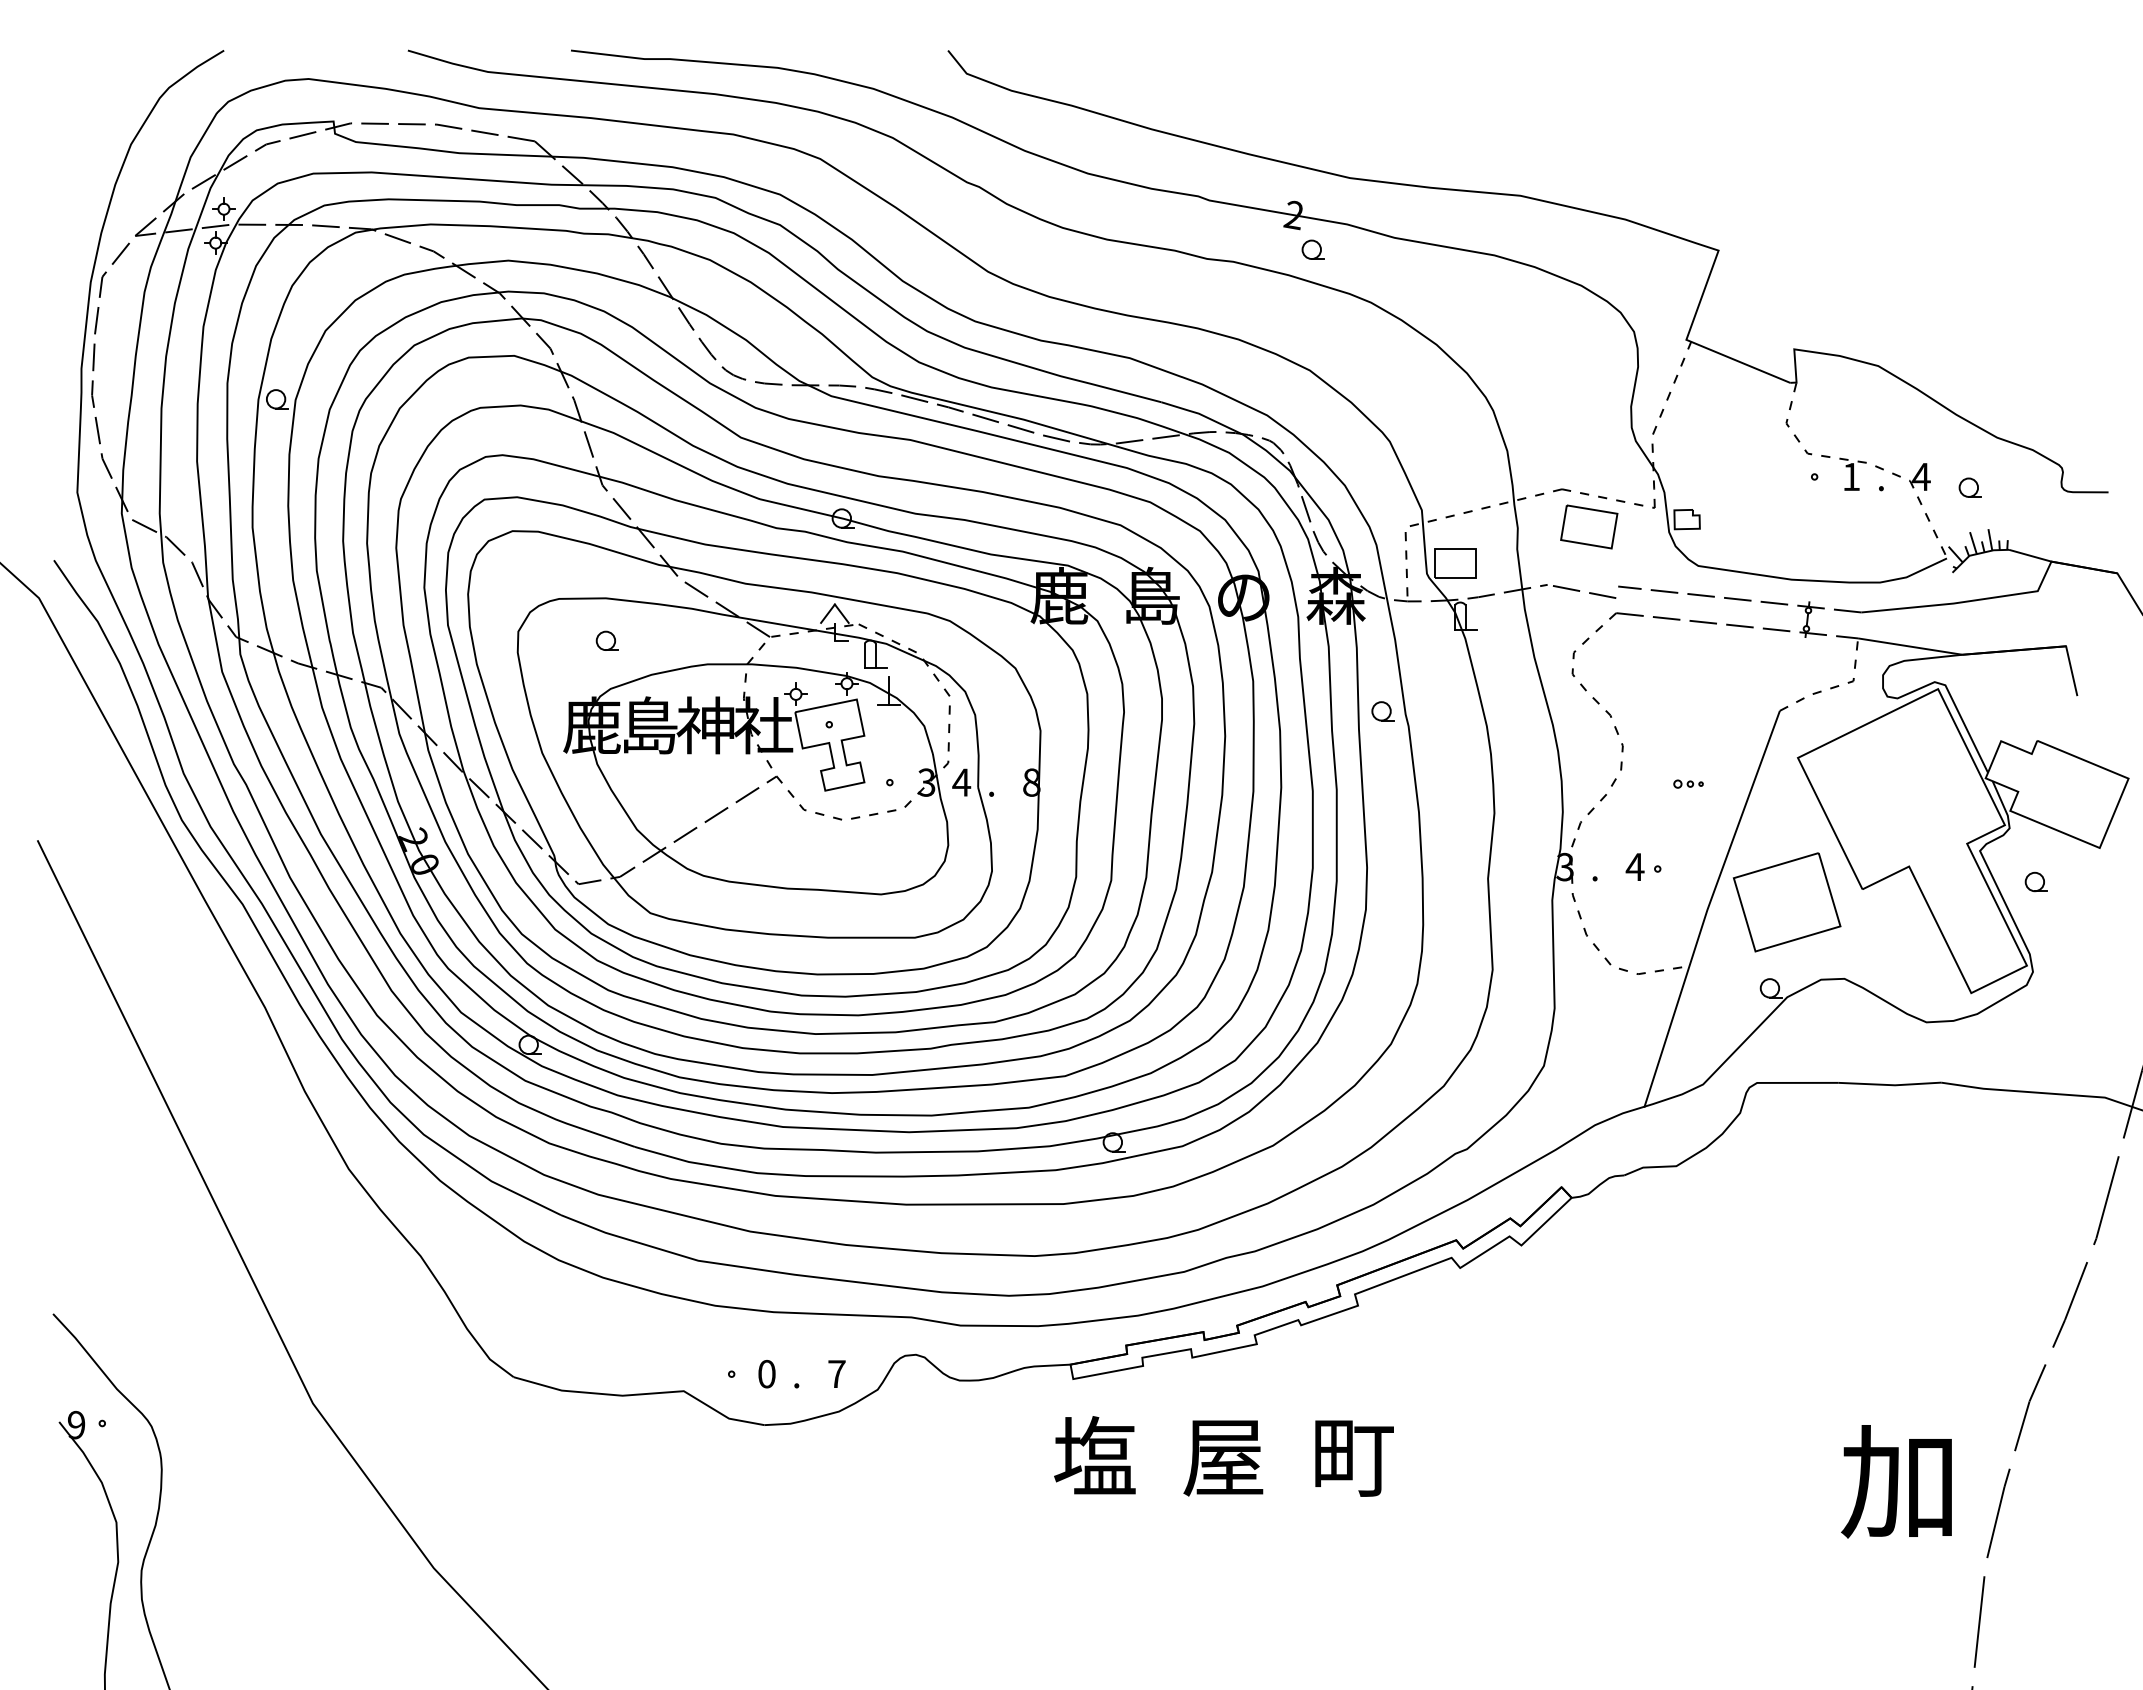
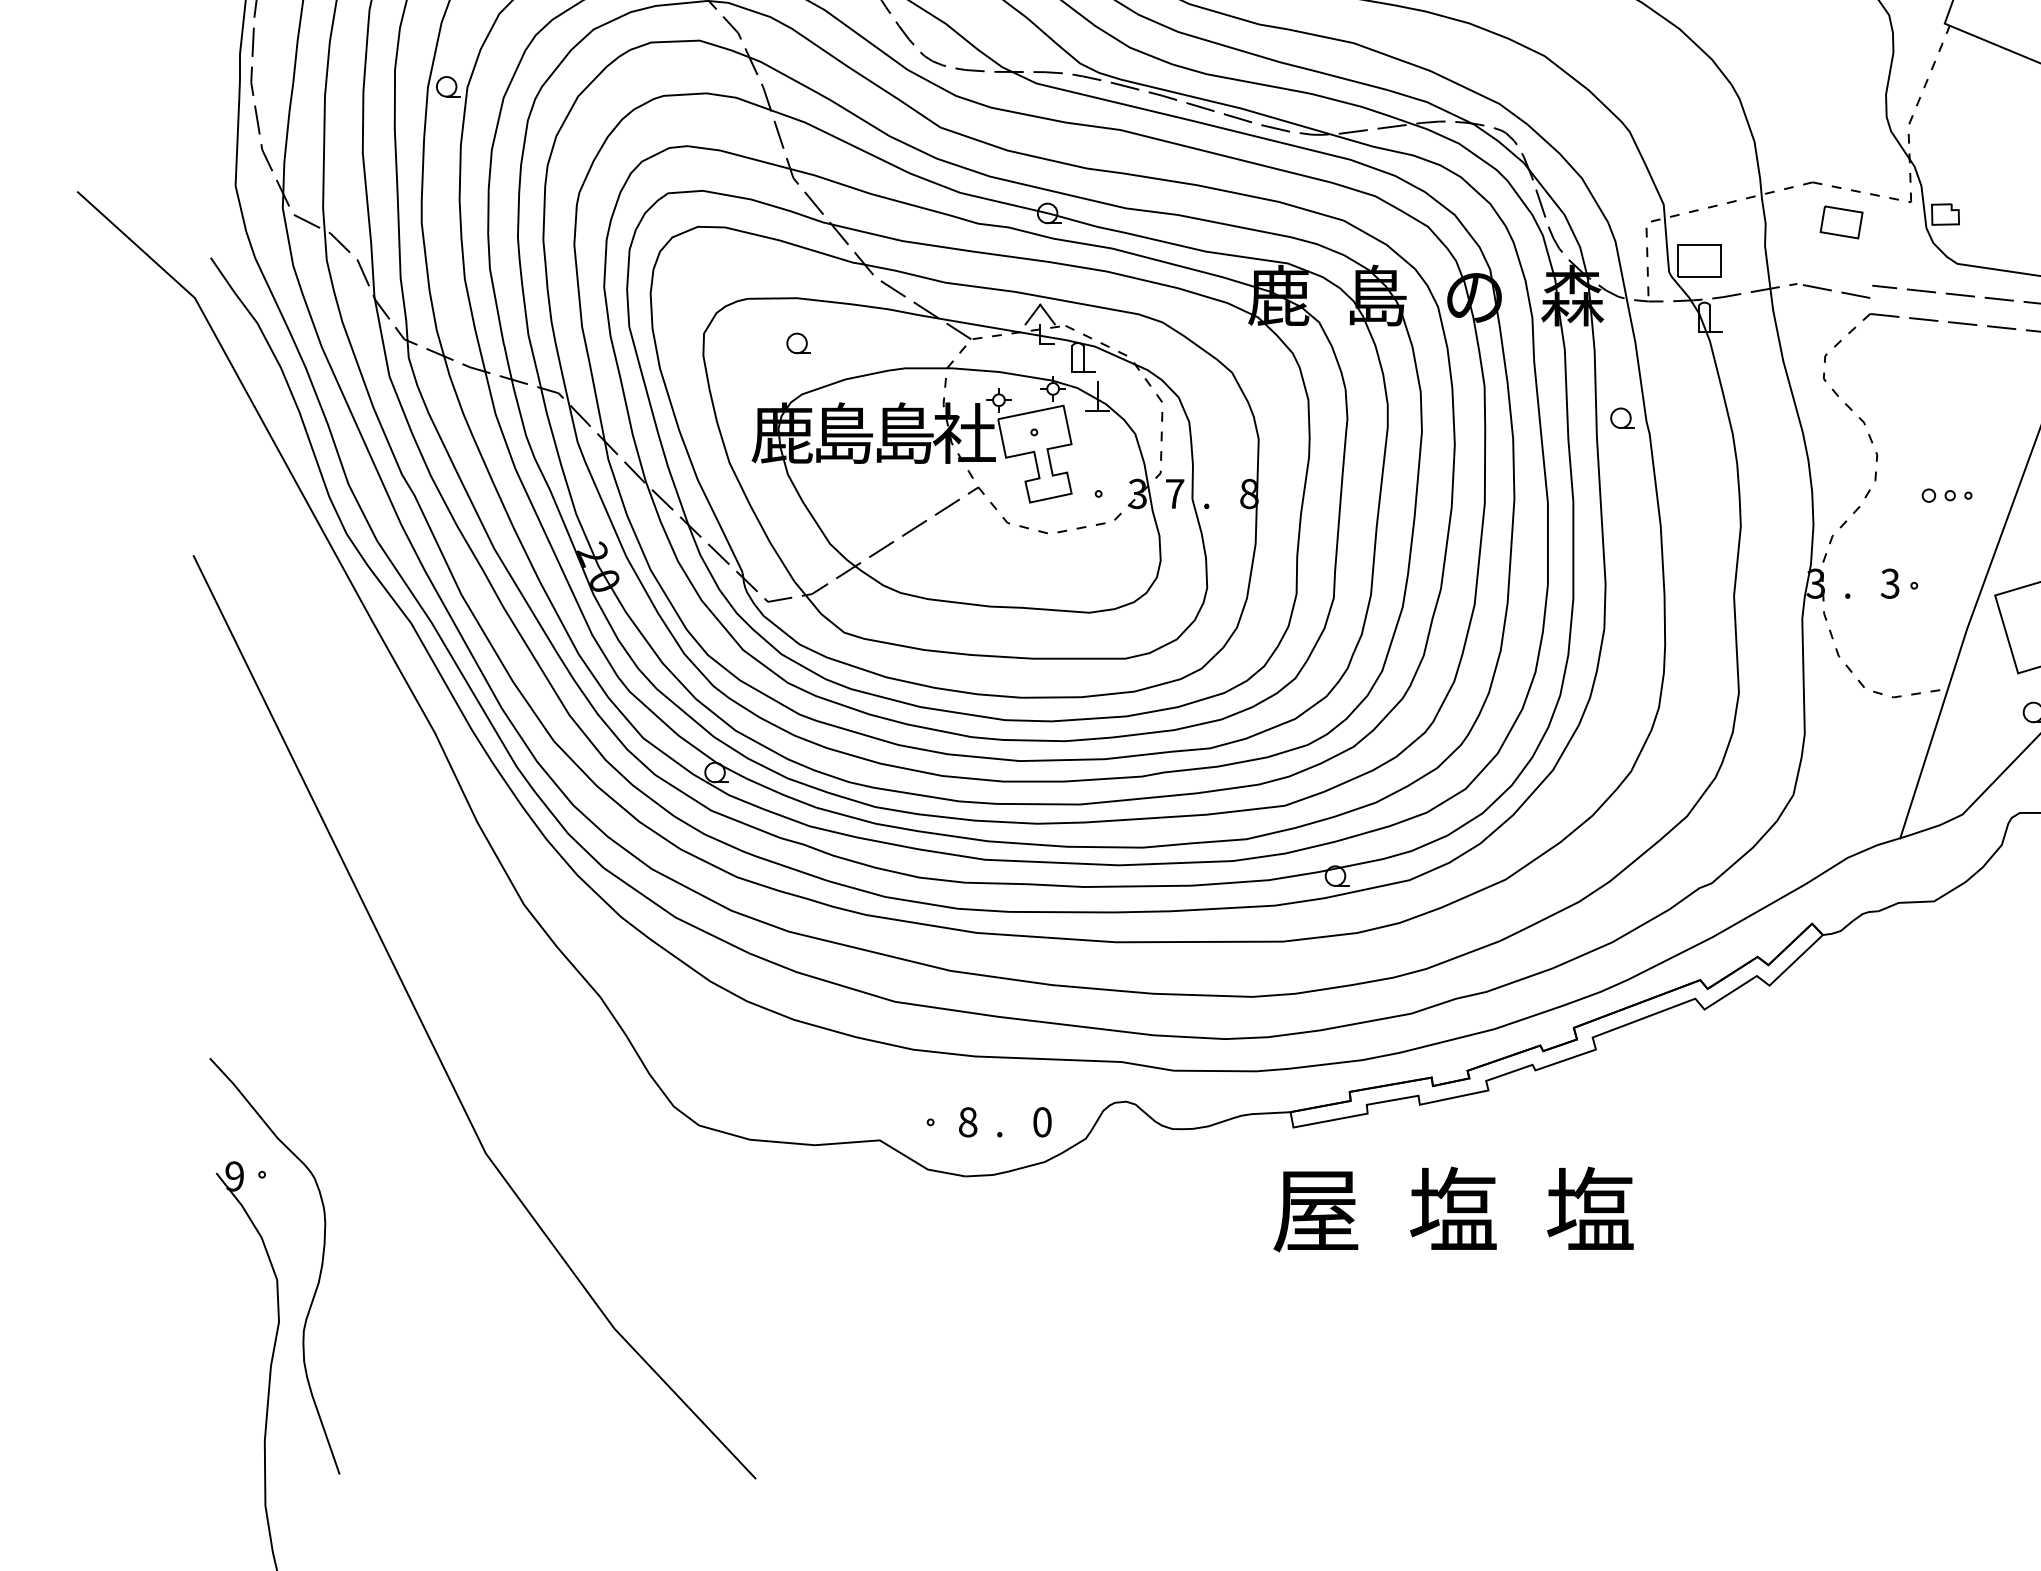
part: (1589, 526) -> (1841, 221), size x0.7
text: (705, 725) -> (902, 433), 神 -> 島
text: (961, 782) -> (1174, 493), 4 -> 7
part: (1688, 783) -> (1946, 494), size x1.6
text: (1634, 866) -> (1889, 583), 4 -> 3
text: (836, 1373) -> (1041, 1121), 7 -> 0
text: (766, 1374) -> (967, 1122), 0 -> 8
text: (1094, 1456) -> (1316, 1209), 塩 -> 屋
text: (1223, 1456) -> (1453, 1209), 屋 -> 塩
text: (1352, 1456) -> (1590, 1209), 町 -> 塩

